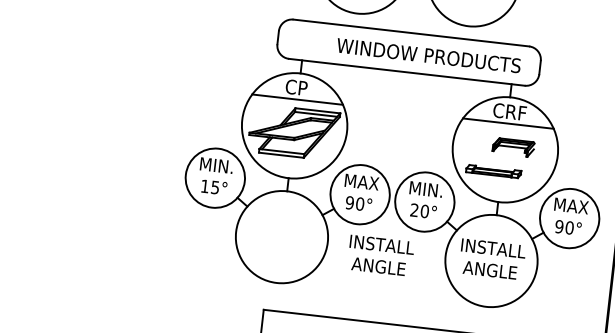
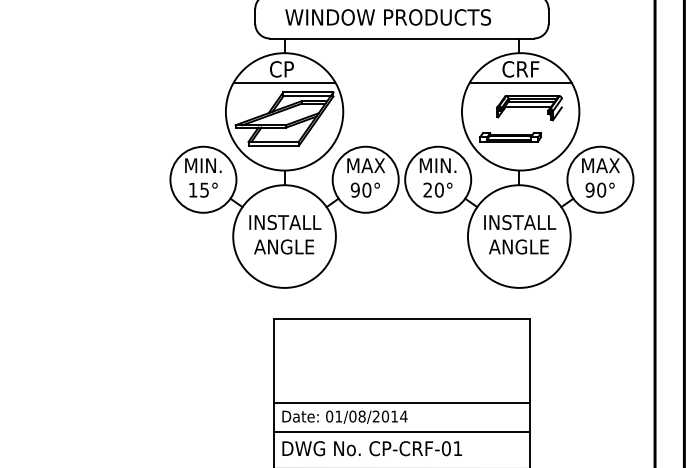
text: (428, 55) -> (387, 17), moved
part: (513, 147) -> (529, 108), size x1.43
text: (381, 255) -> (285, 234), moved

